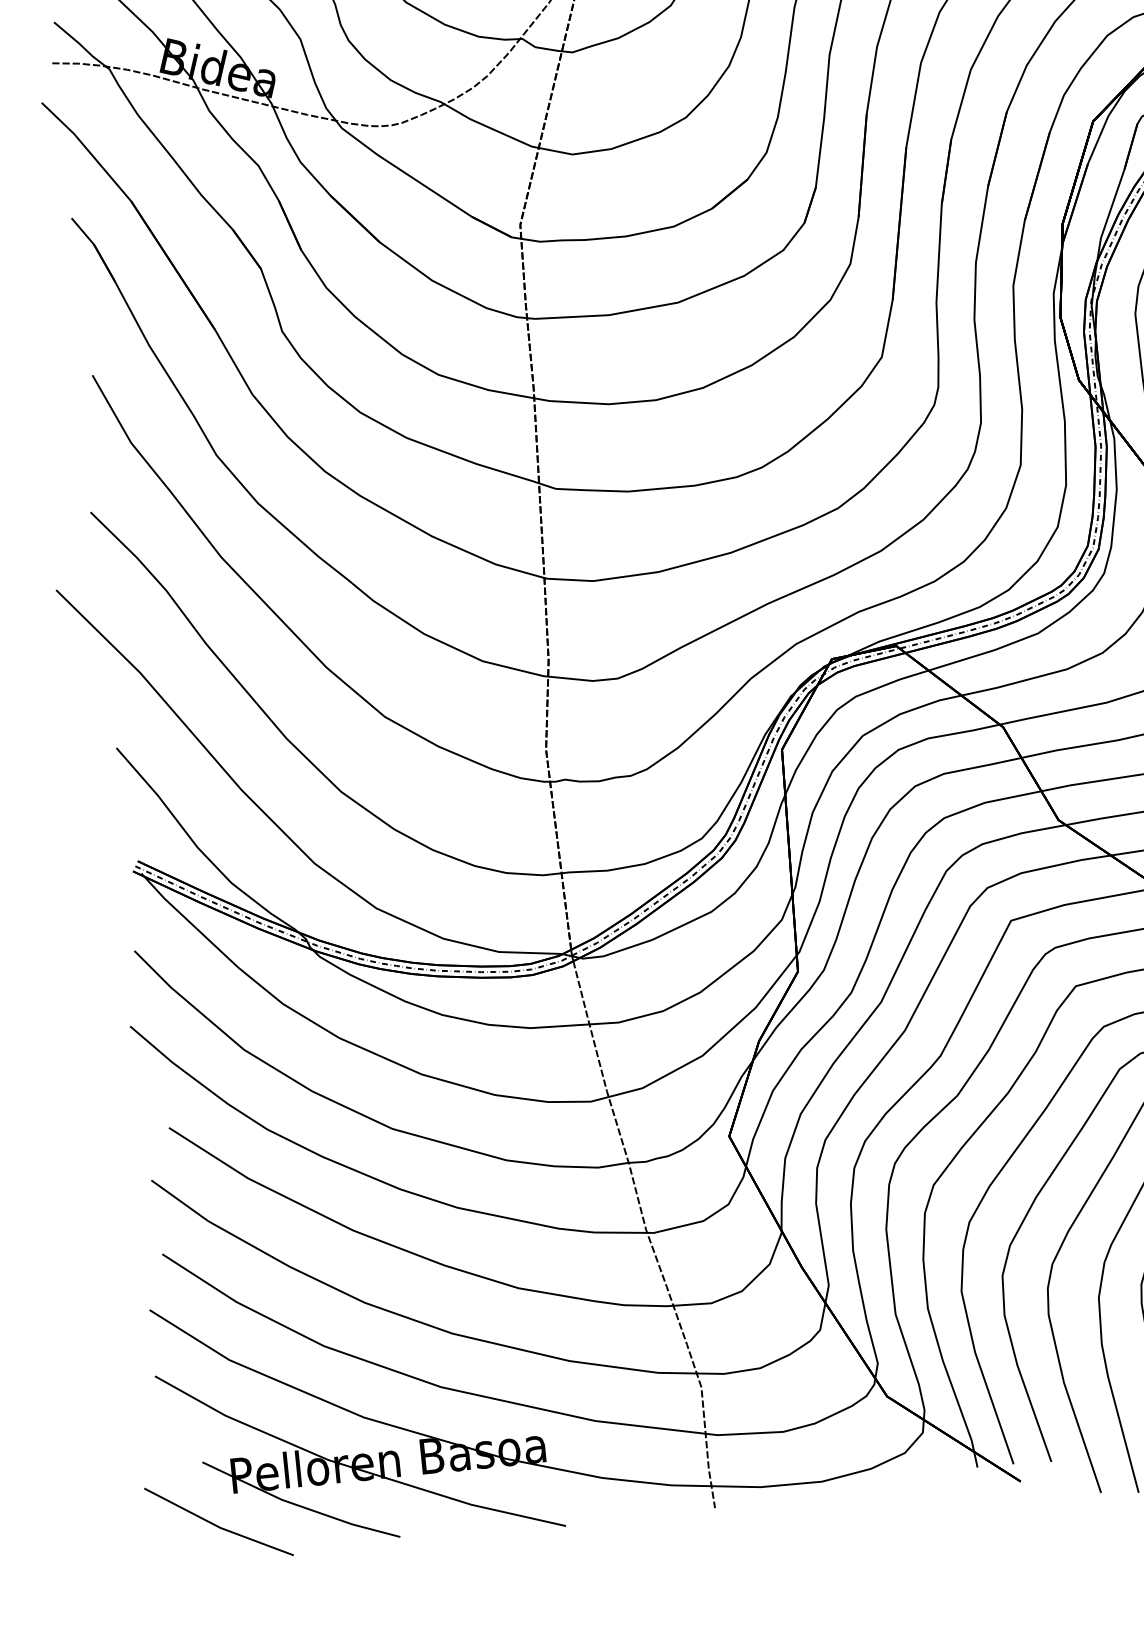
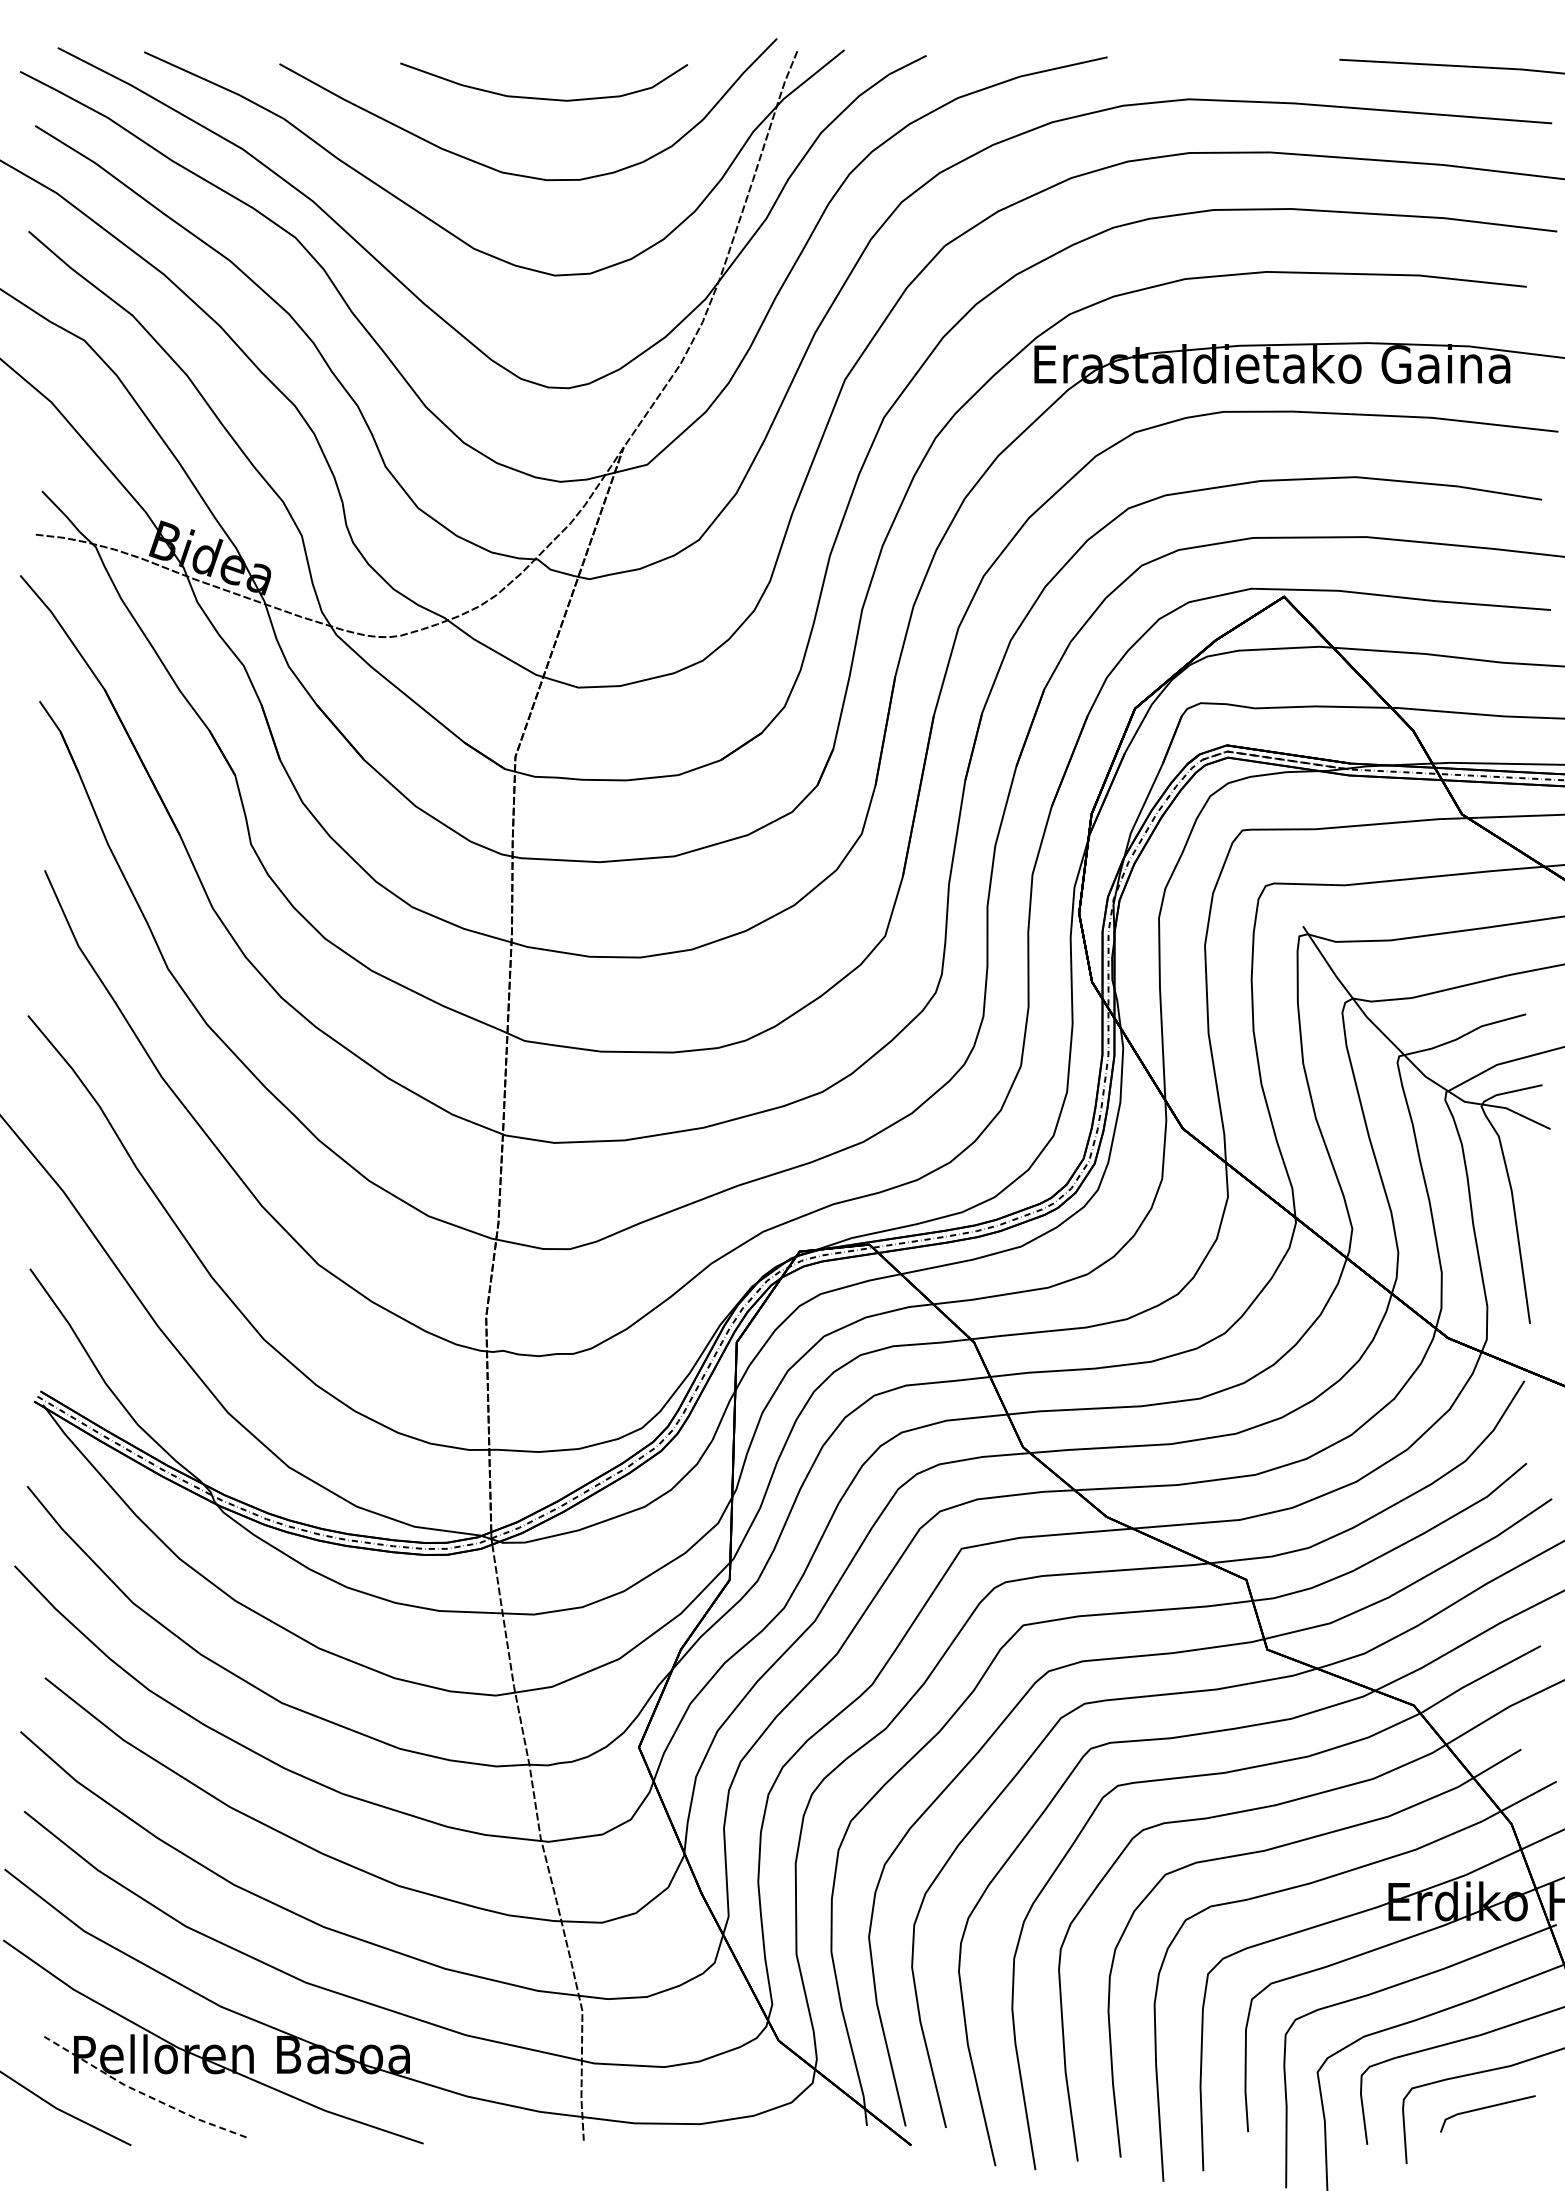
line: (298, 1506) -> (141, 2093), solid -> dashed

